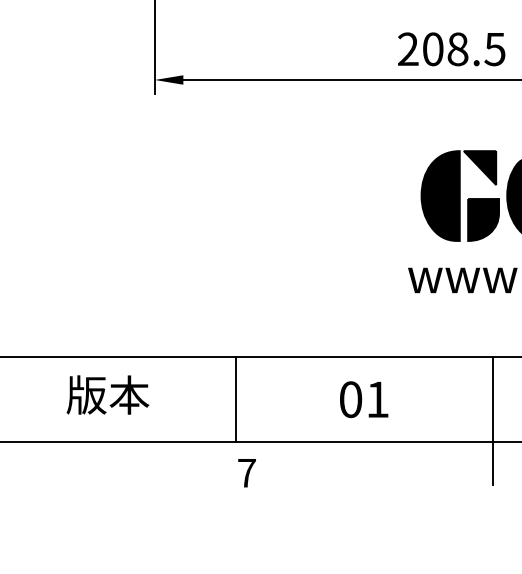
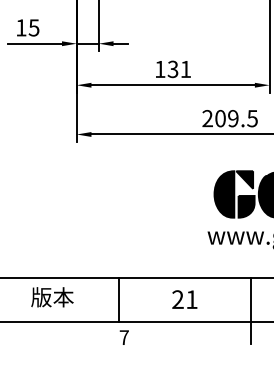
text: (458, 49) -> (233, 118), 208.5 -> 209.5
text: (349, 399) -> (177, 299), 01 -> 21

